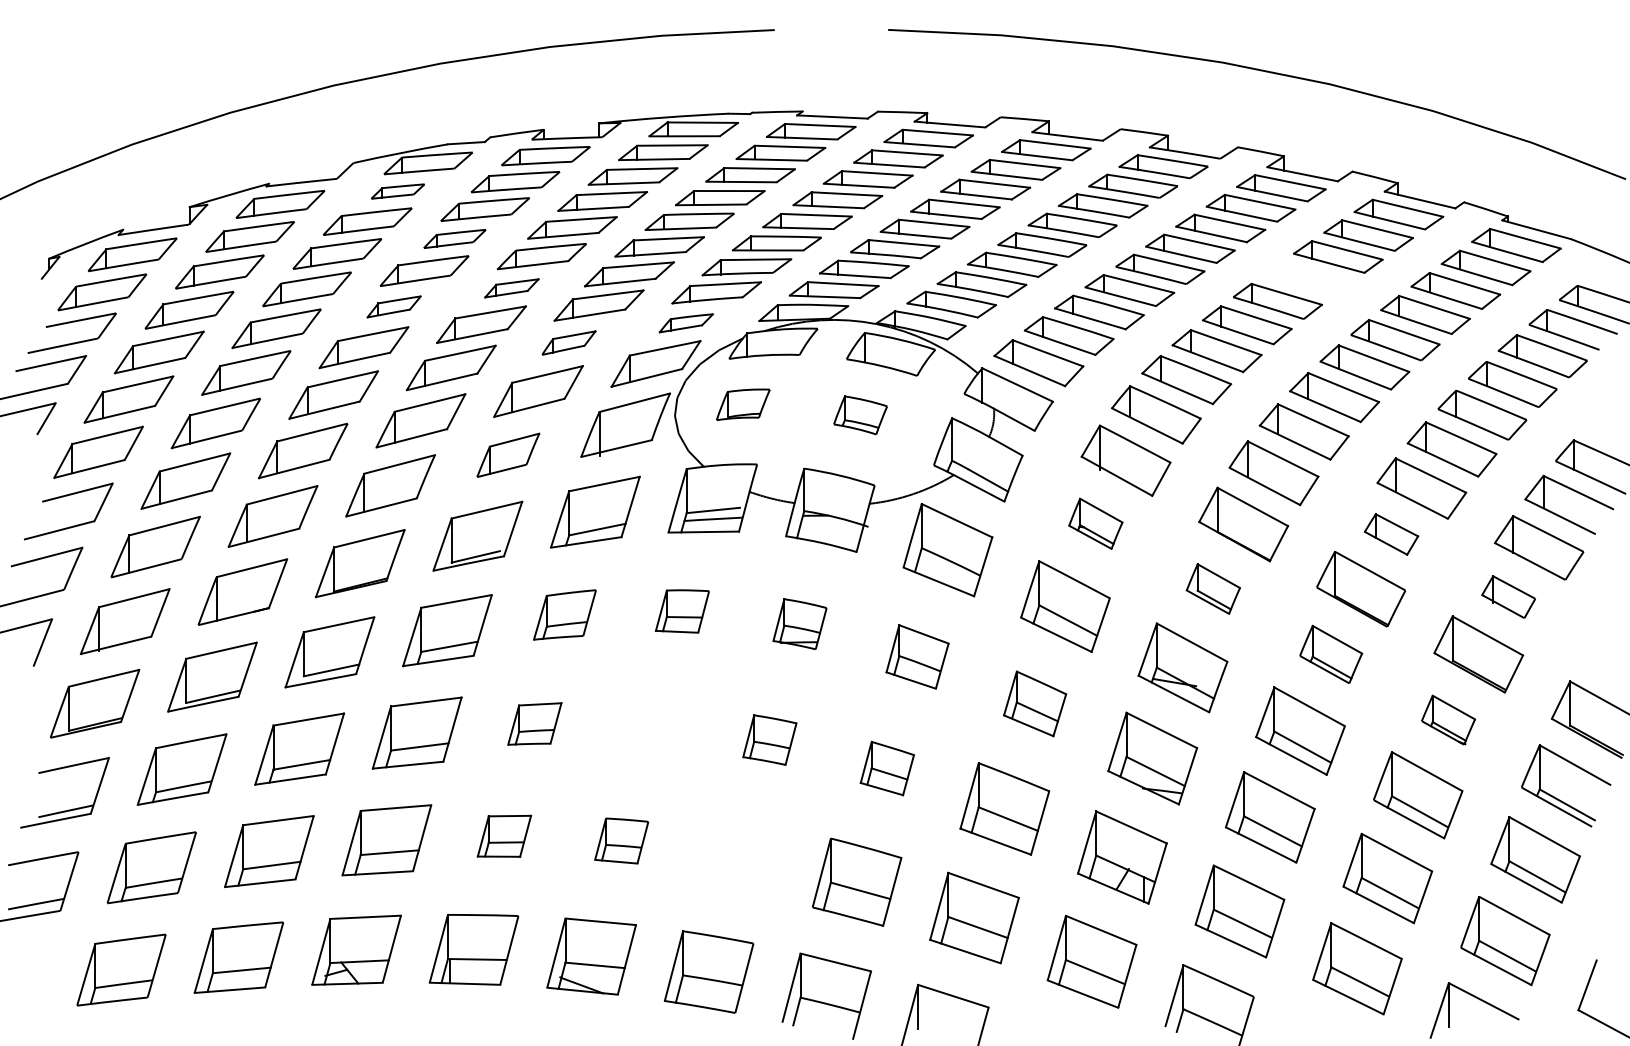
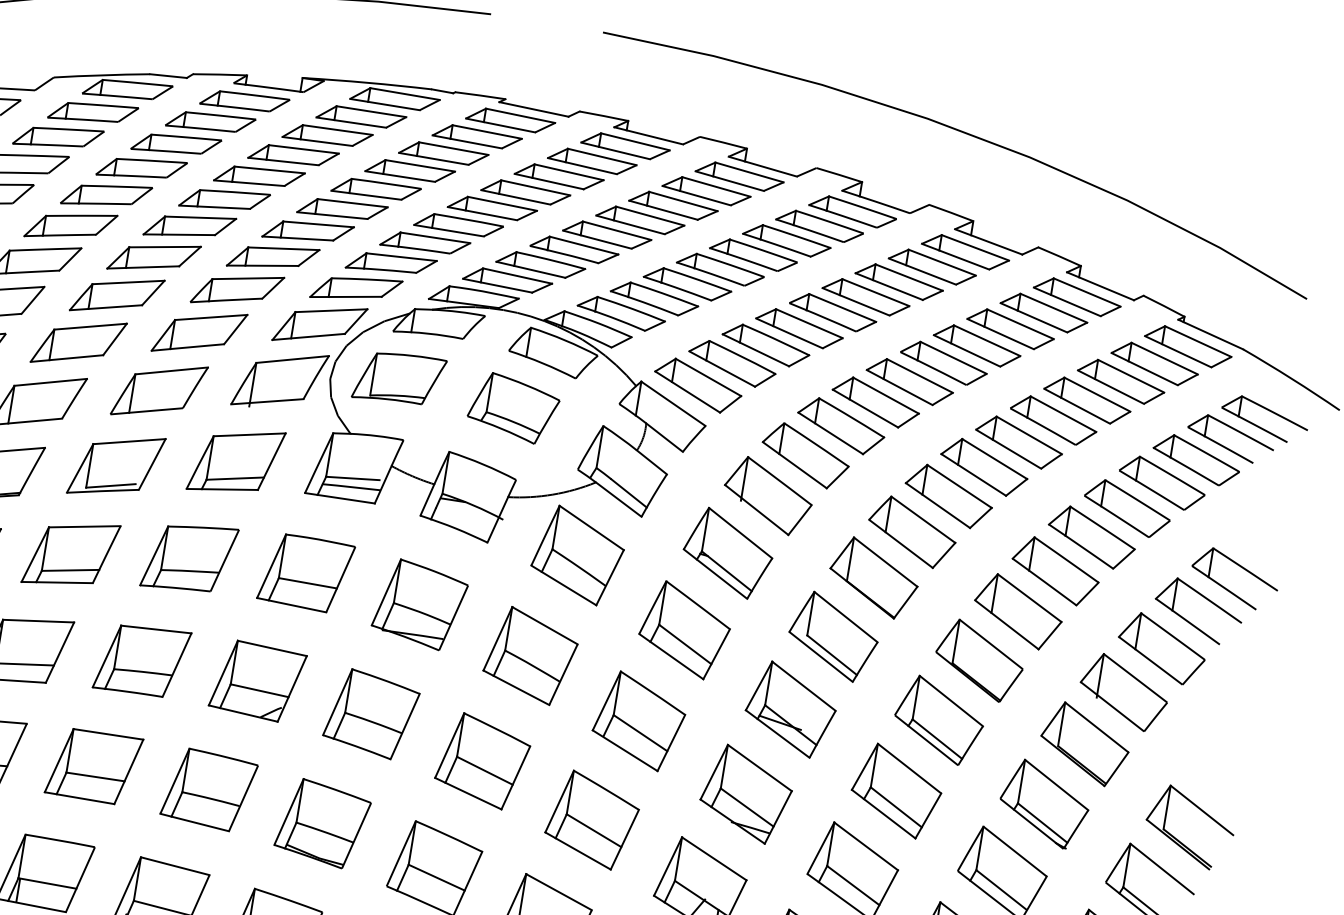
part: (397, 191) -> (92, 112), size x1.67
part: (454, 238) -> (141, 168), size x1.43
part: (1307, 278) -> (976, 345), added
part: (511, 288) -> (189, 226), size x1.67
part: (393, 306) -> (70, 225), size x1.67
part: (686, 323) -> (356, 289), size x1.67
part: (568, 342) -> (237, 289), size x1.67
part: (743, 404) -> (399, 378), size x1.67
part: (860, 415) -> (513, 408), size x1.67
part: (508, 455) -> (159, 391), size x1.43
part: (1095, 523) -> (727, 553), size x1.67
part: (1391, 534) -> (1018, 611), size x1.67
part: (1213, 588) -> (833, 636), size x1.67
part: (1508, 596) -> (1123, 691), size x1.67
part: (682, 611) -> (306, 573), size x1.67
part: (564, 614) -> (189, 557), size x1.43
part: (799, 623) -> (419, 603), size x1.67
part: (1331, 654) -> (939, 720), size x1.43
part: (917, 656) -> (530, 655), size x1.43
part: (1034, 703) -> (638, 720), size x1.43
part: (1448, 719) -> (1044, 803), size x1.67
part: (534, 723) -> (141, 659), size x1.67
part: (651, 725) -> (257, 680), added
part: (769, 739) -> (371, 713), size x1.67
part: (887, 768) -> (483, 761), size x1.67
part: (504, 836) -> (94, 766), size x1.67
part: (621, 840) -> (208, 789), size x1.67
part: (739, 855) -> (322, 823), added

